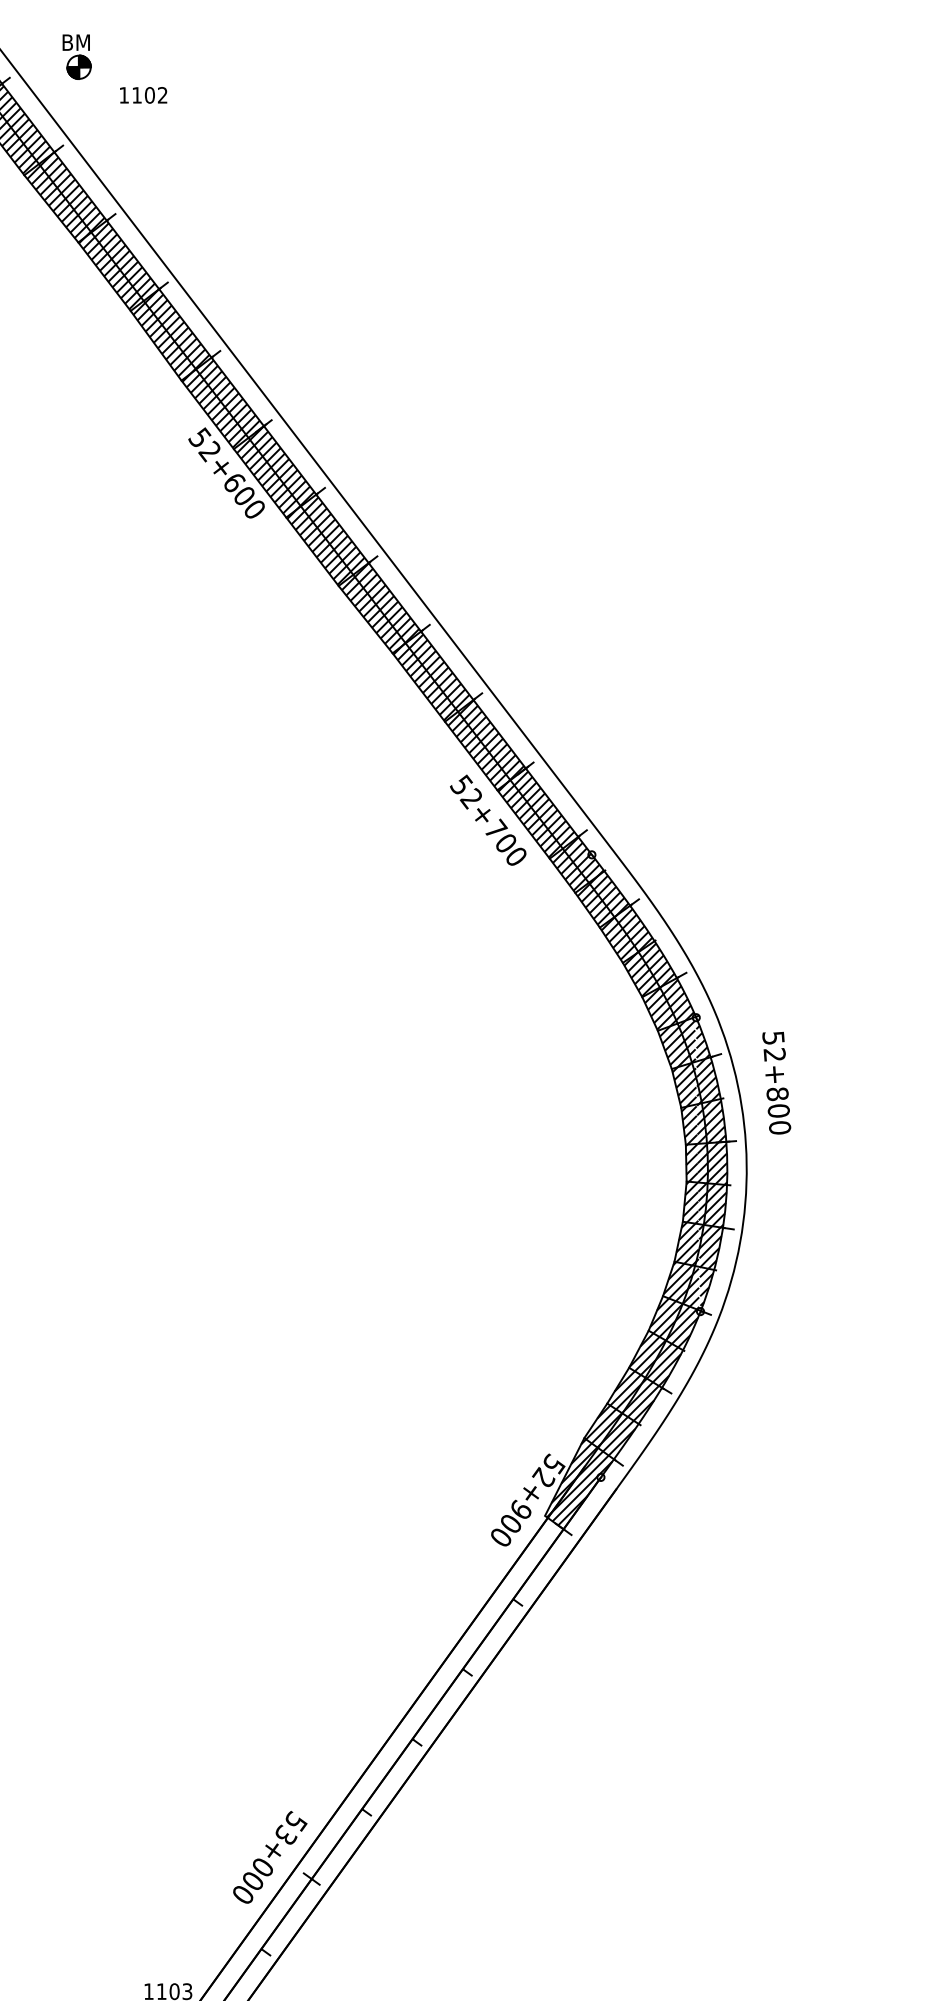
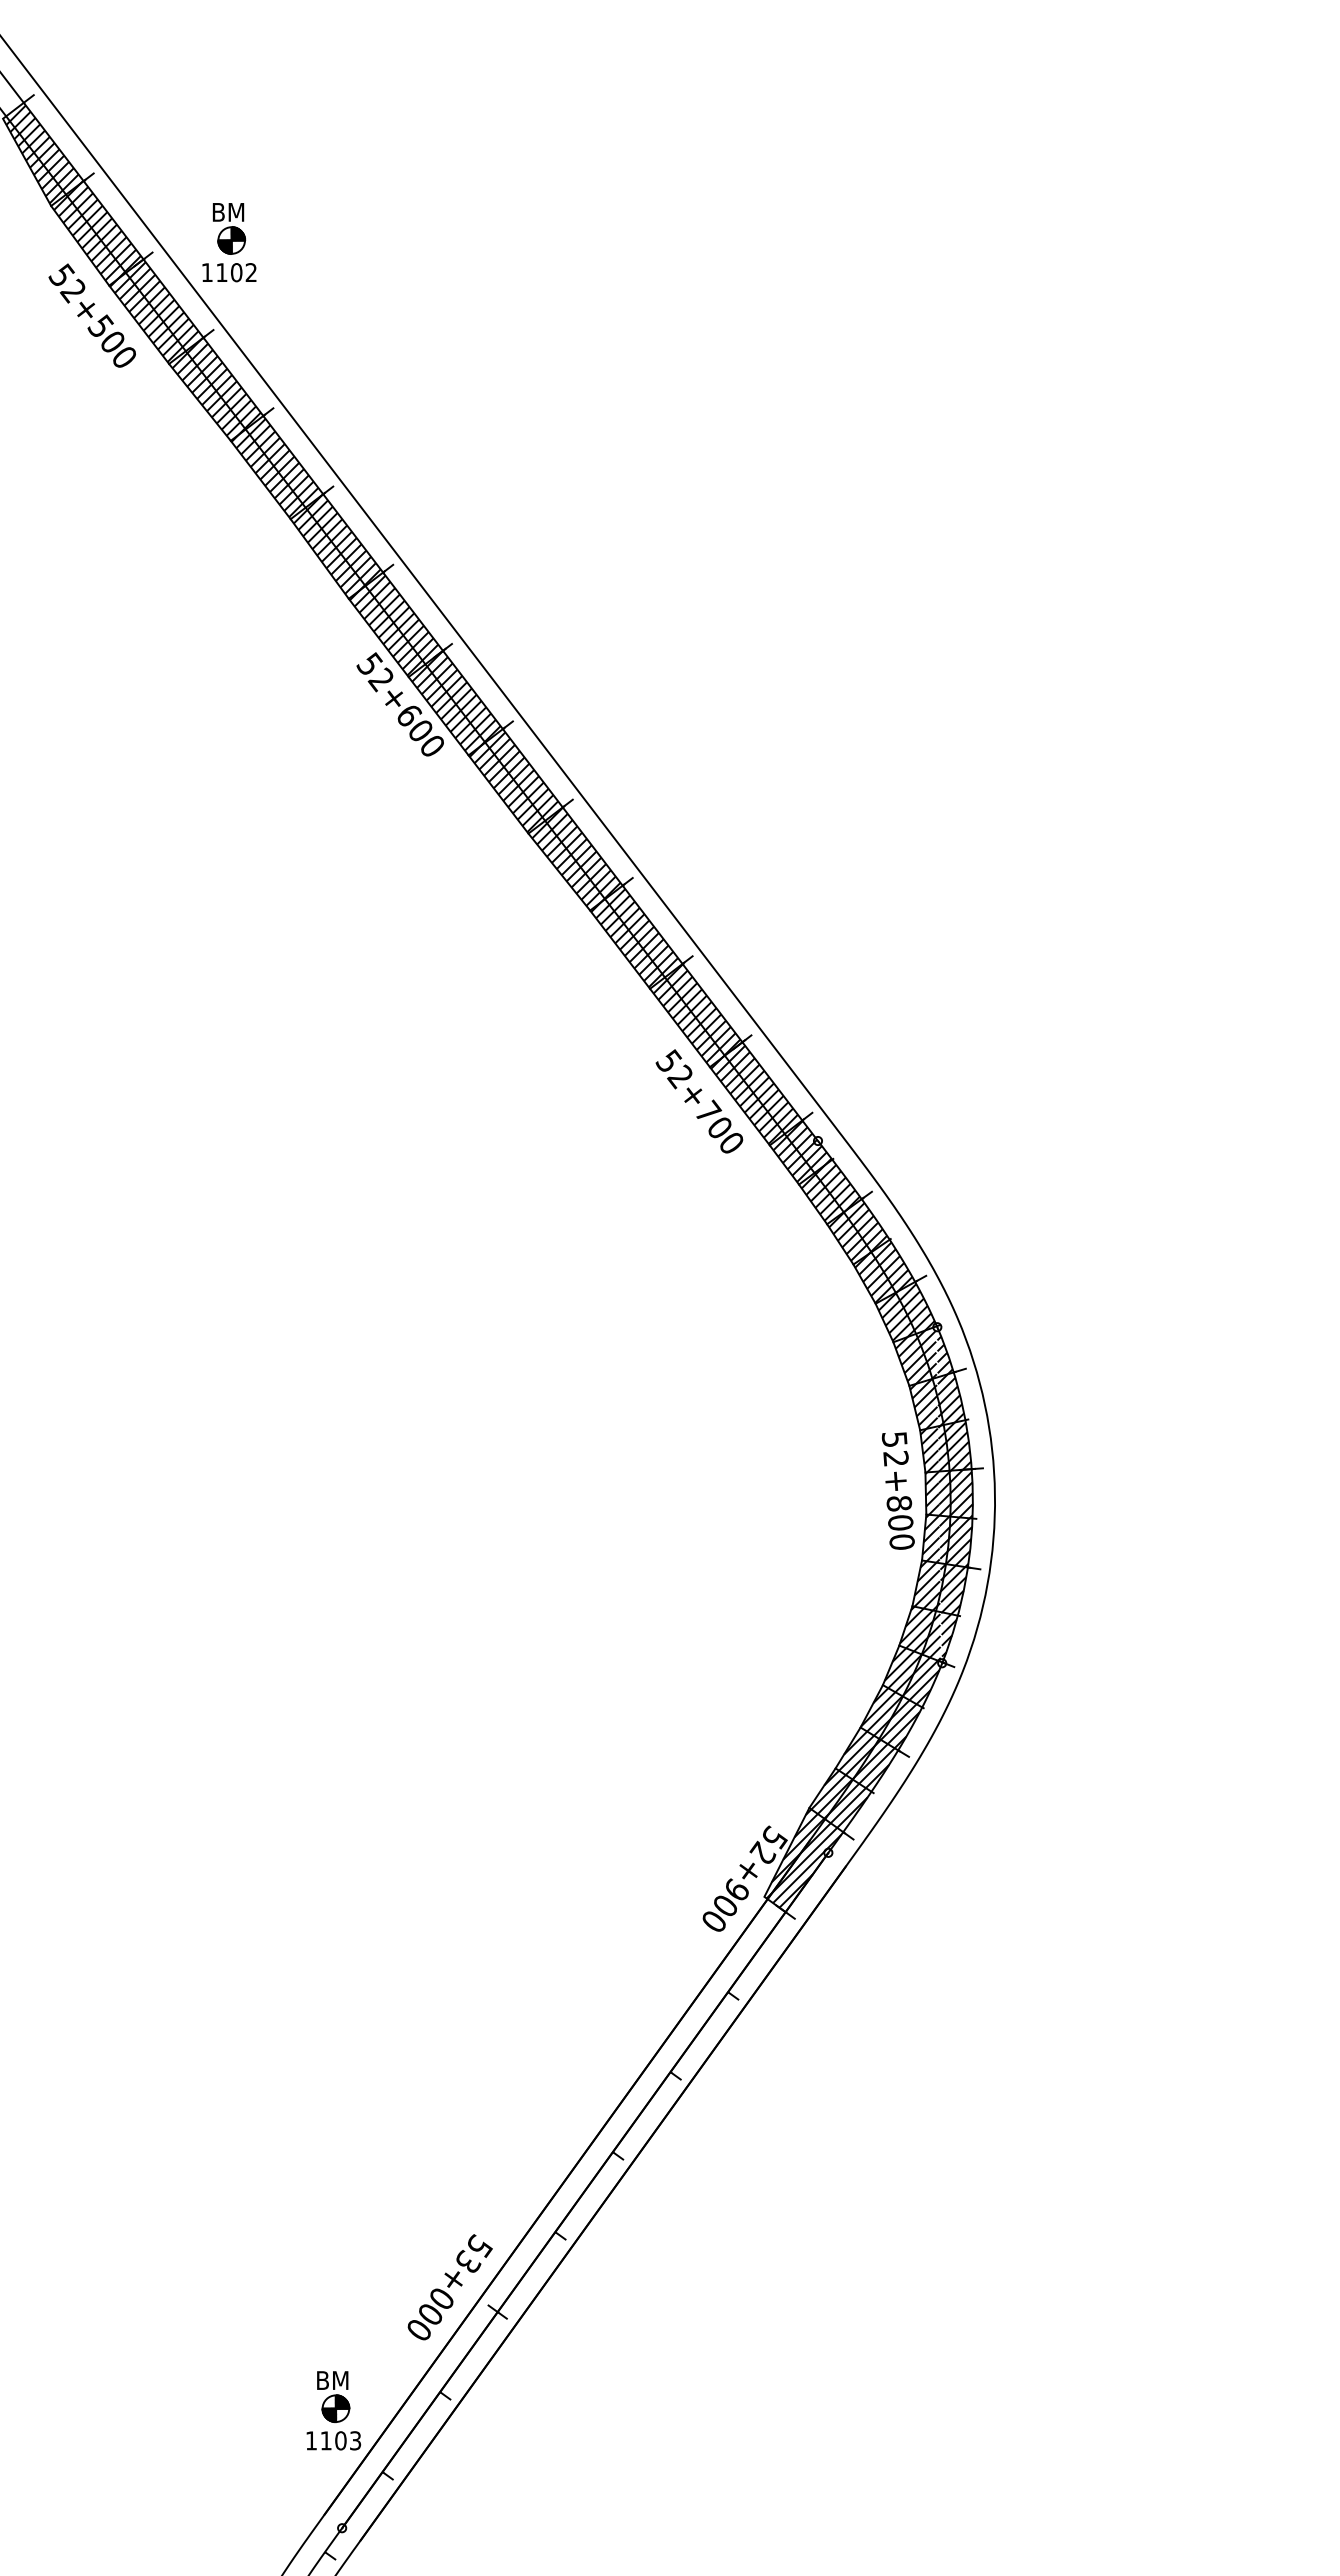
text: (143, 95) -> (229, 272), moved
text: (776, 1082) -> (898, 1490), moved
part: (168, 1952) -> (333, 2396), added

